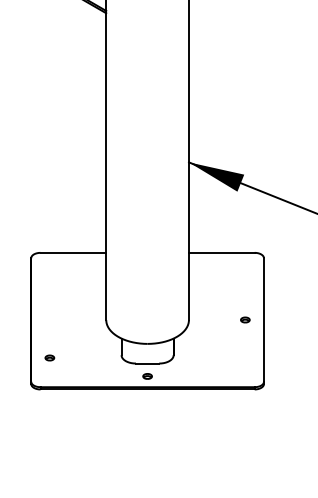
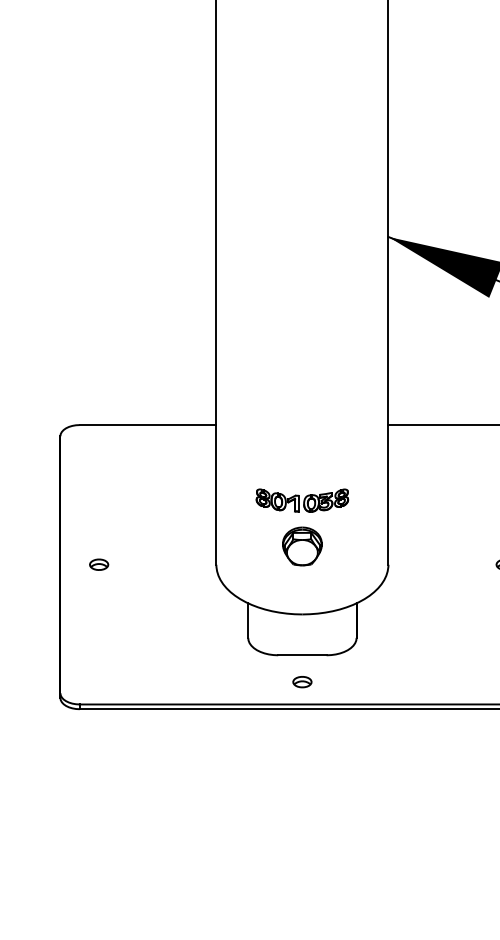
part: (147, 301) -> (302, 526), added
part: (49, 357) -> (98, 563), moved

